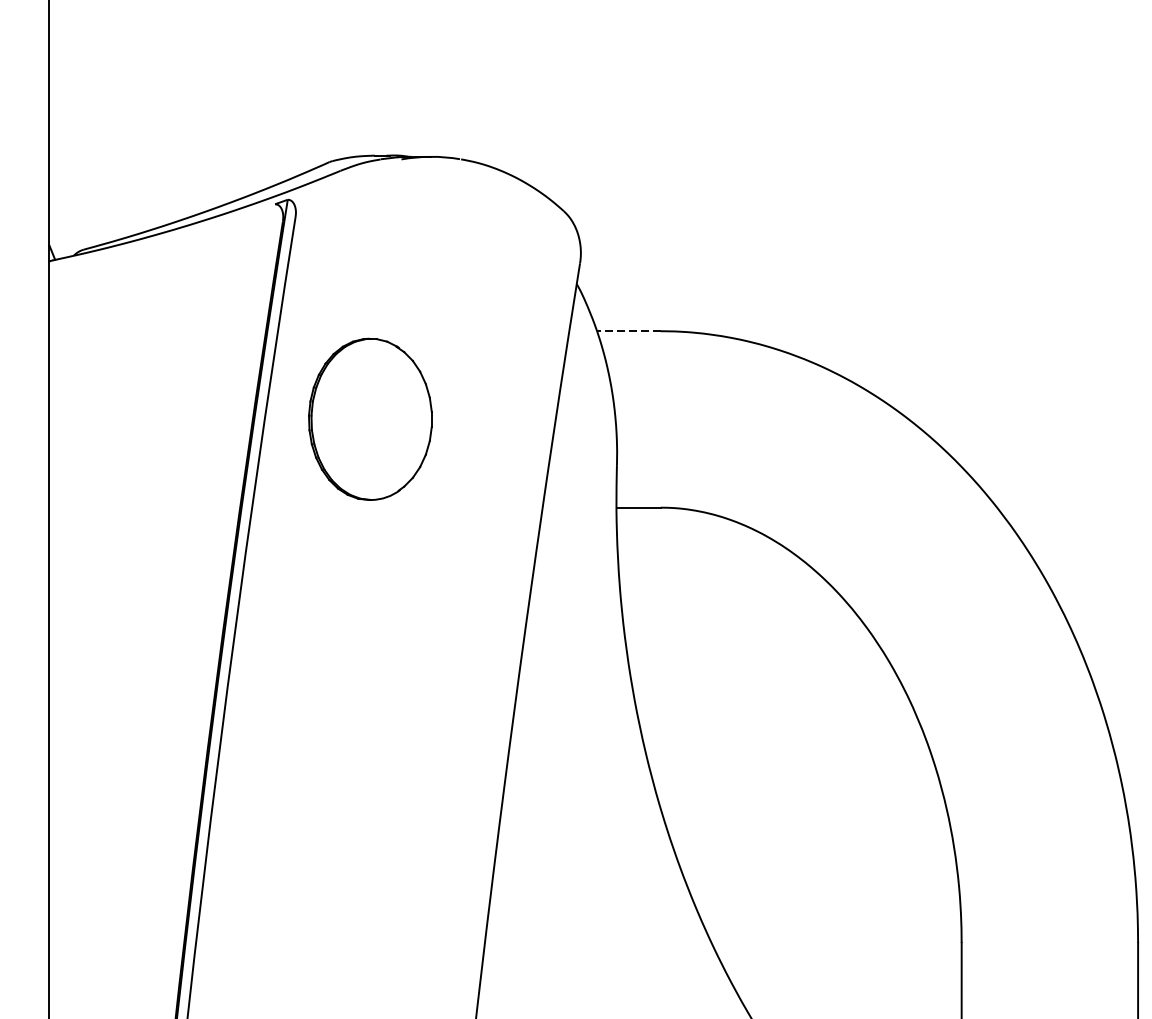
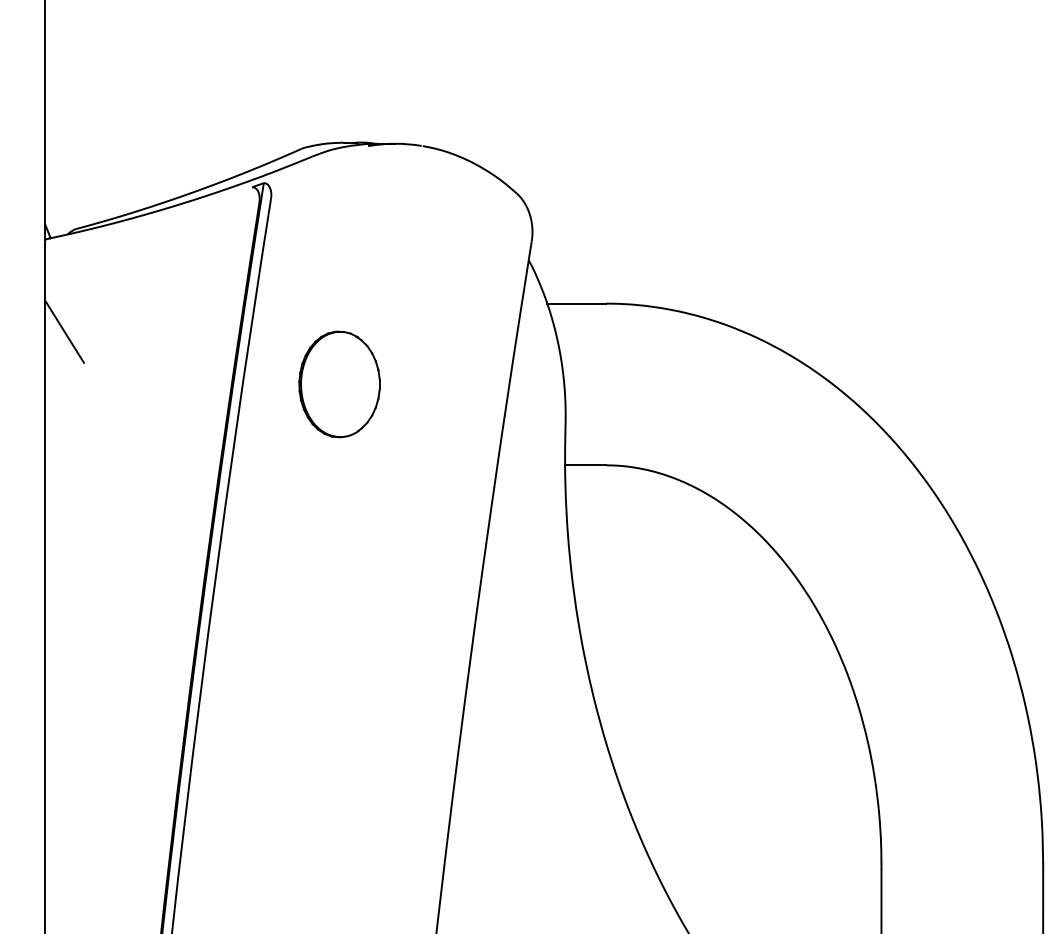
line: (627, 331) -> (575, 303), dashed -> solid
line: (70, 361) -> (64, 331), added
part: (370, 419) -> (339, 384), size x0.71

